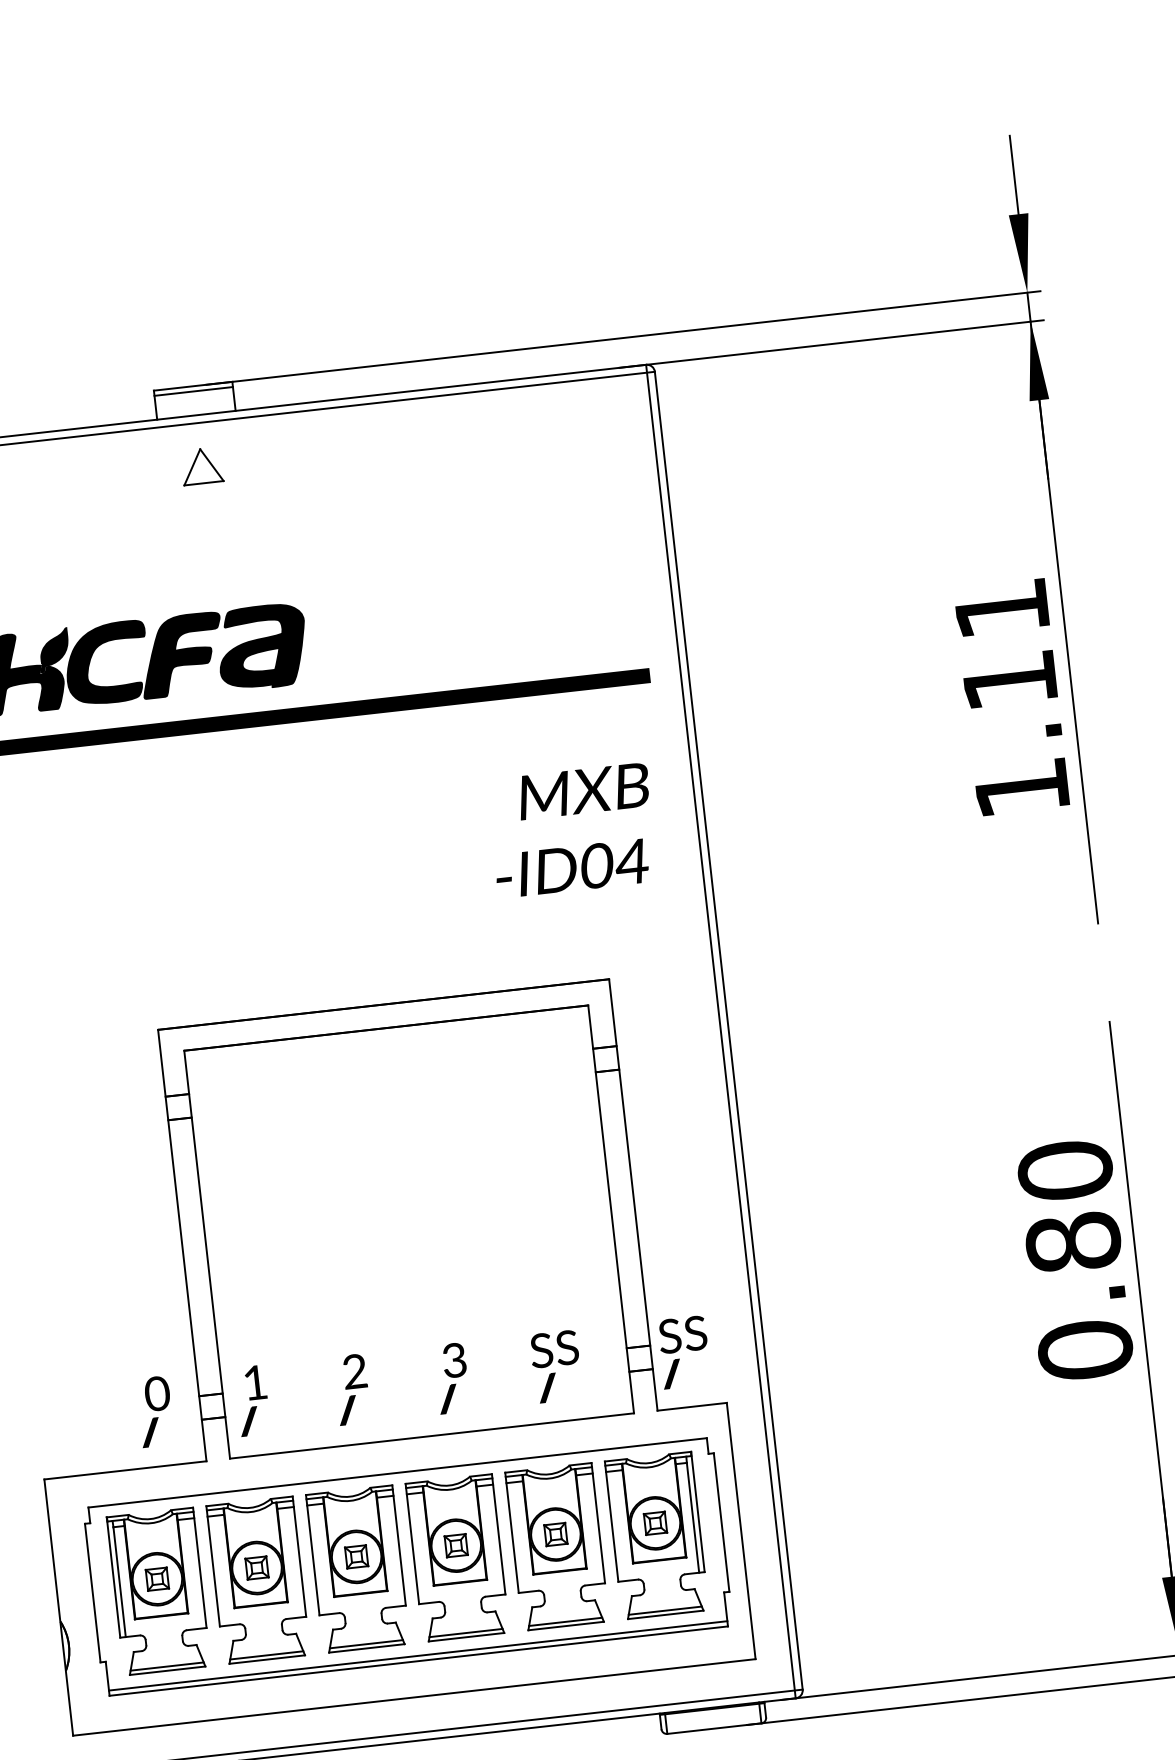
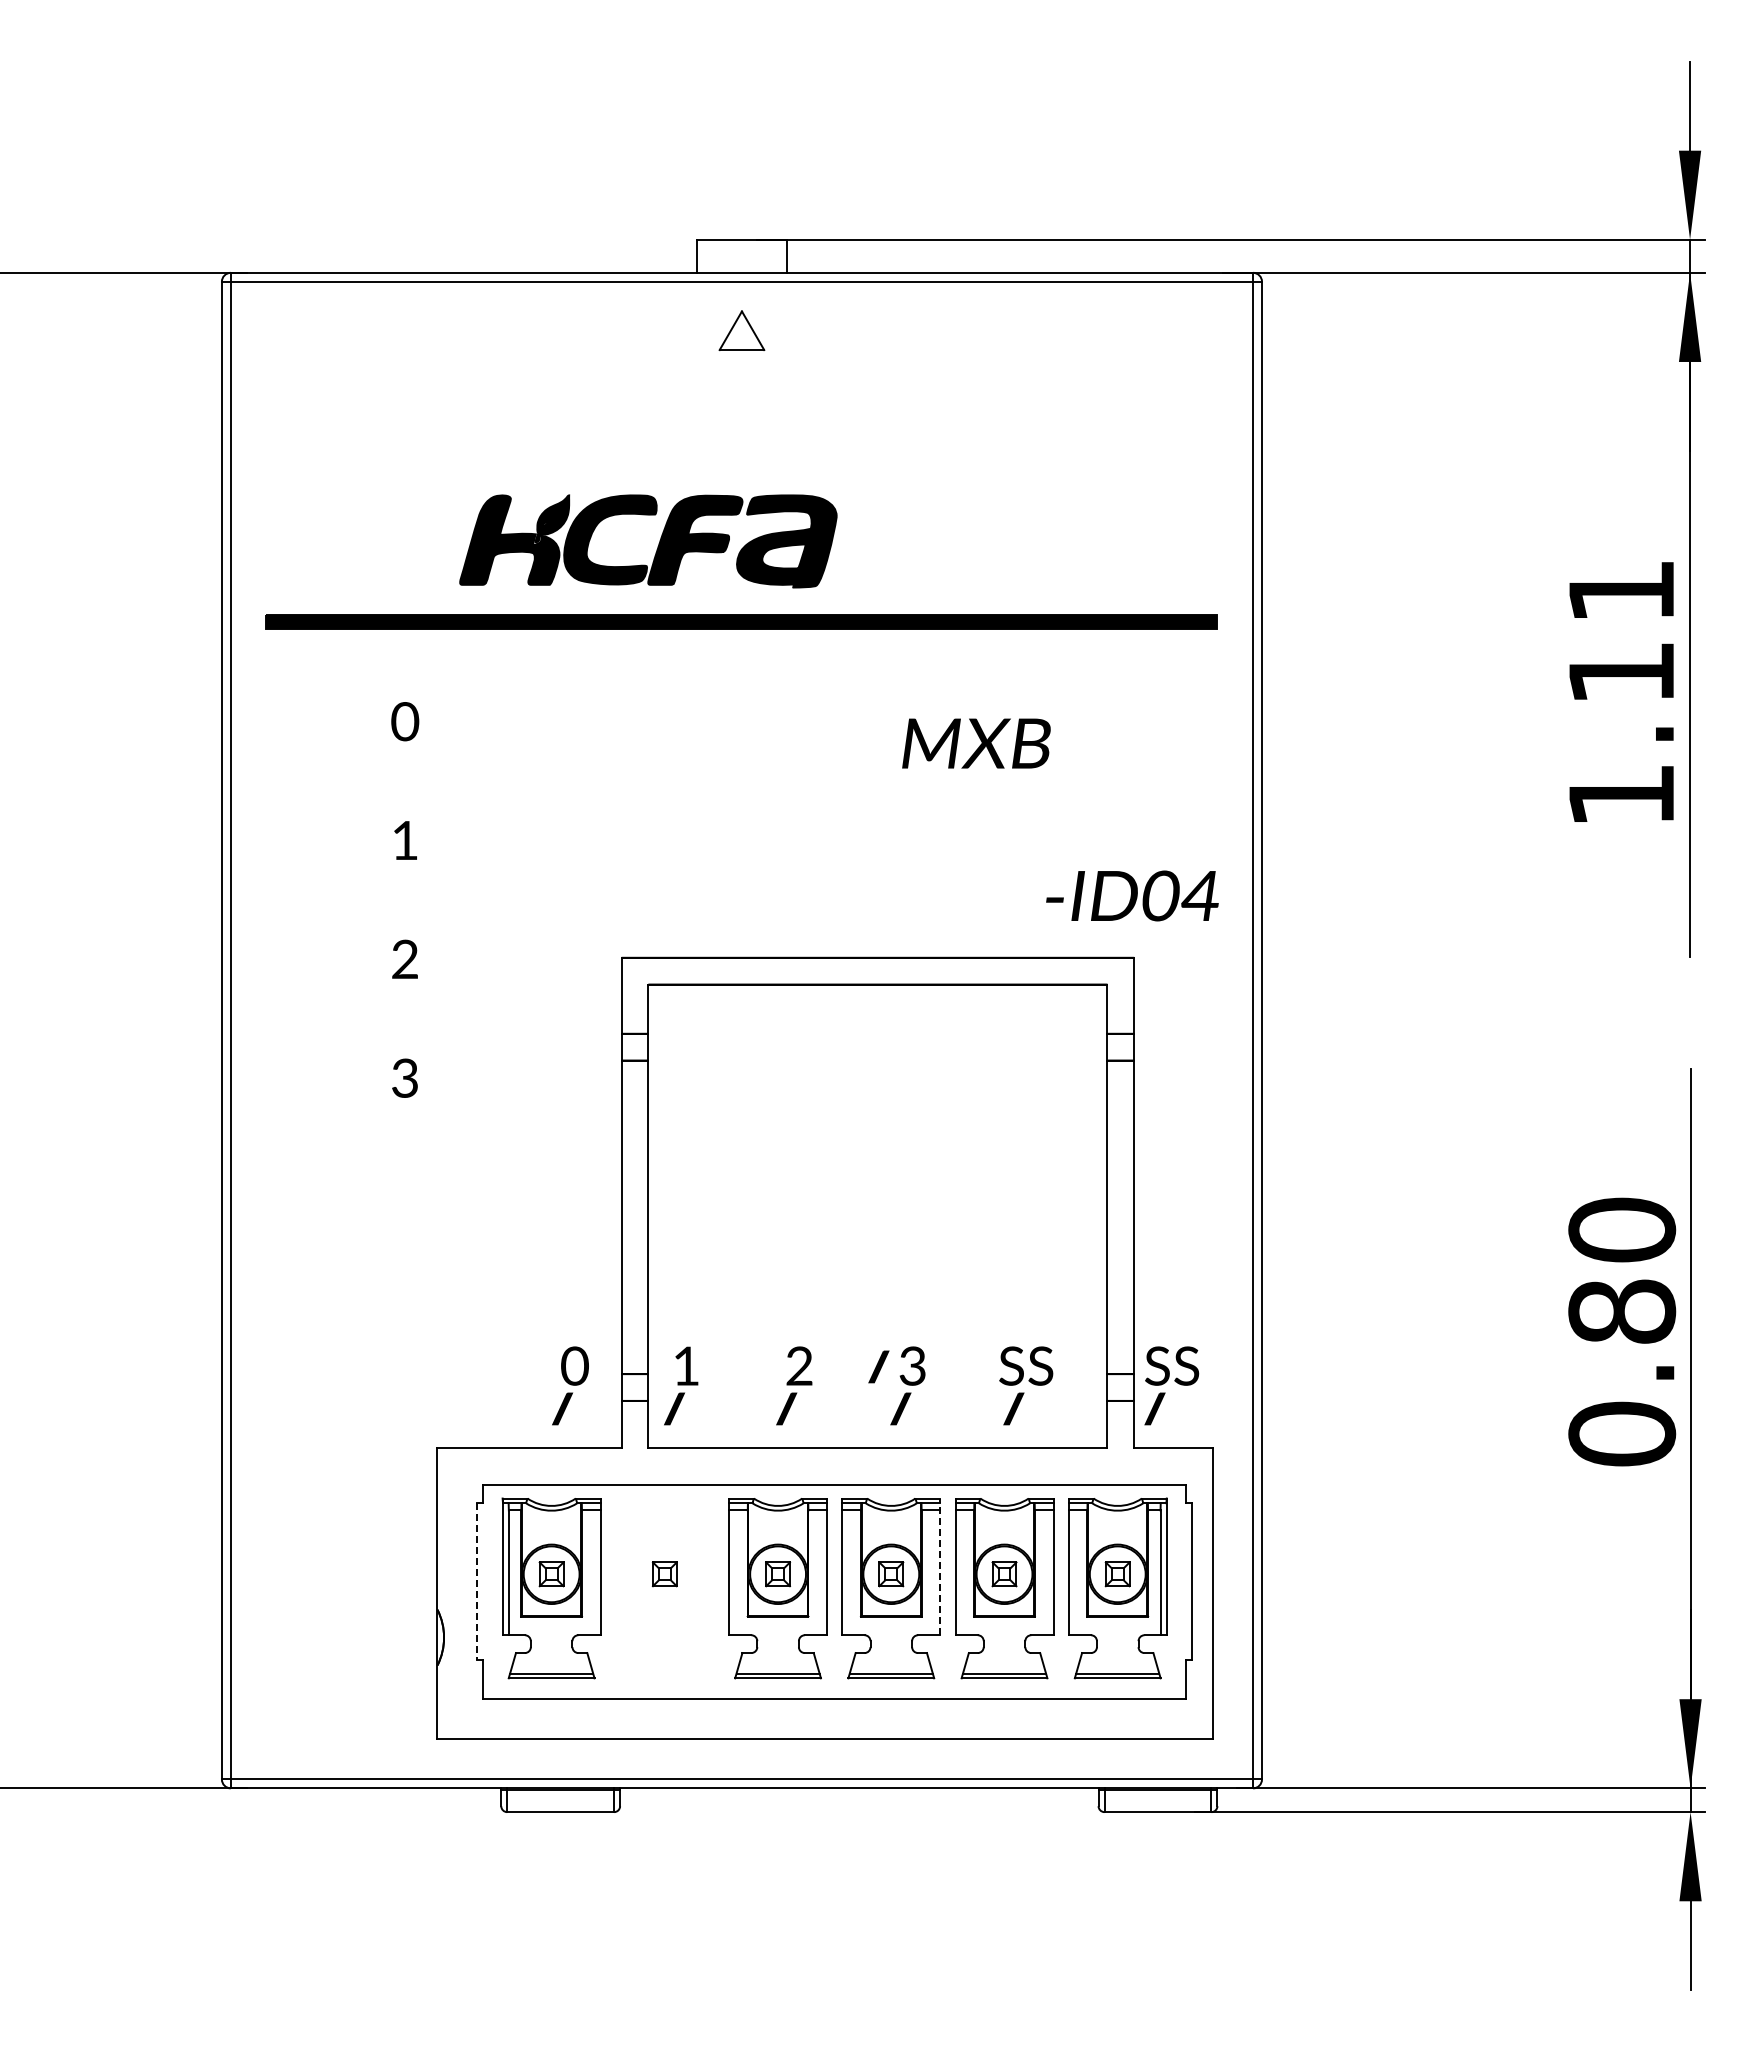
line: (193, 391) -> (741, 245), removed
text: (583, 791) -> (976, 743), moved
text: (572, 868) -> (1132, 895), moved
part: (424, 1364) -> (878, 1366), added
line: (498, 1533) -> (940, 1566), solid -> dashed
part: (258, 1580) -> (664, 1588), removed
line: (92, 1592) -> (477, 1581), solid -> dashed
line: (418, 1656) -> (834, 1693), removed

